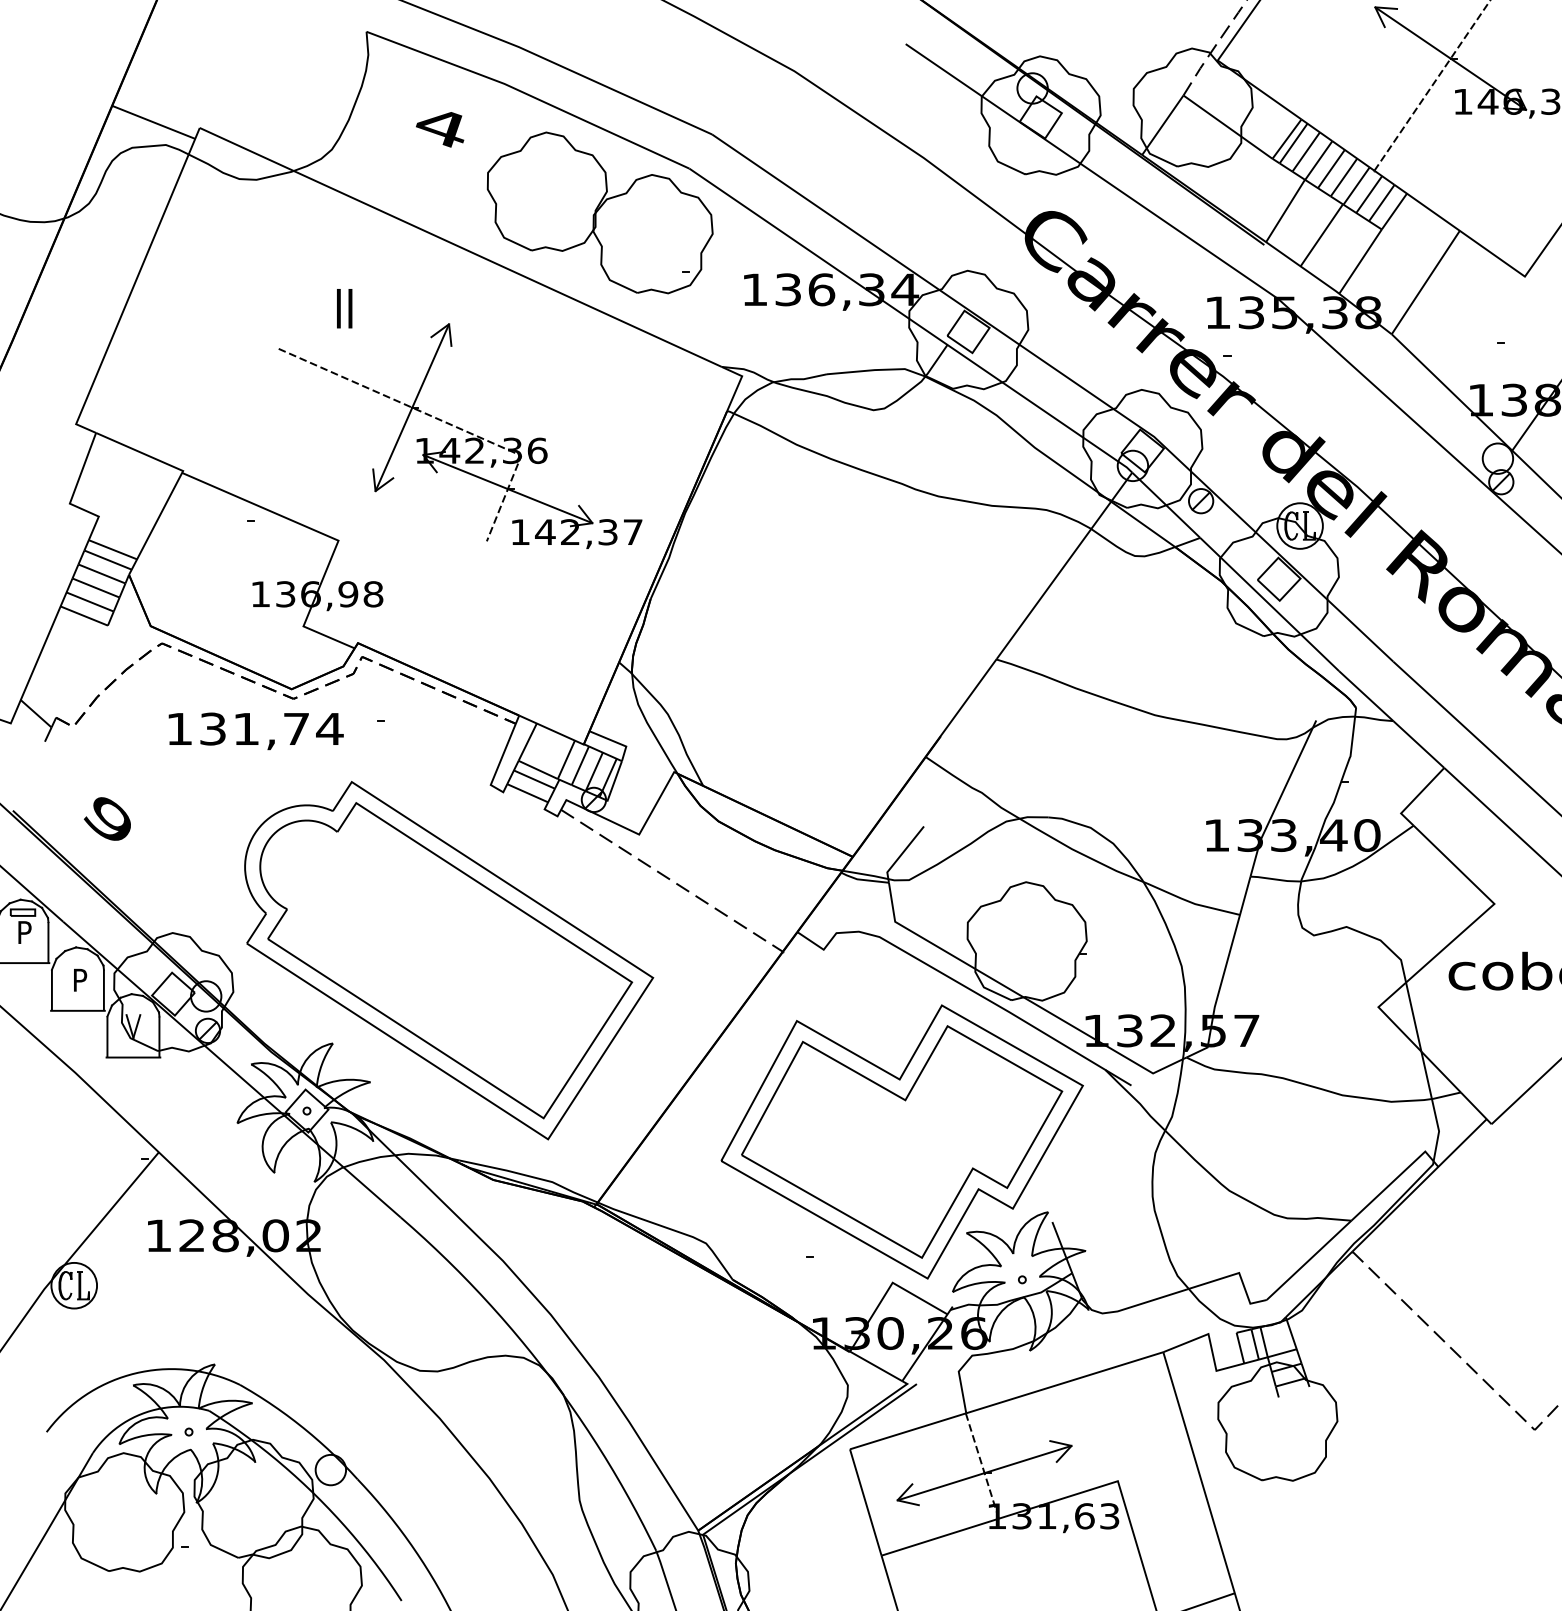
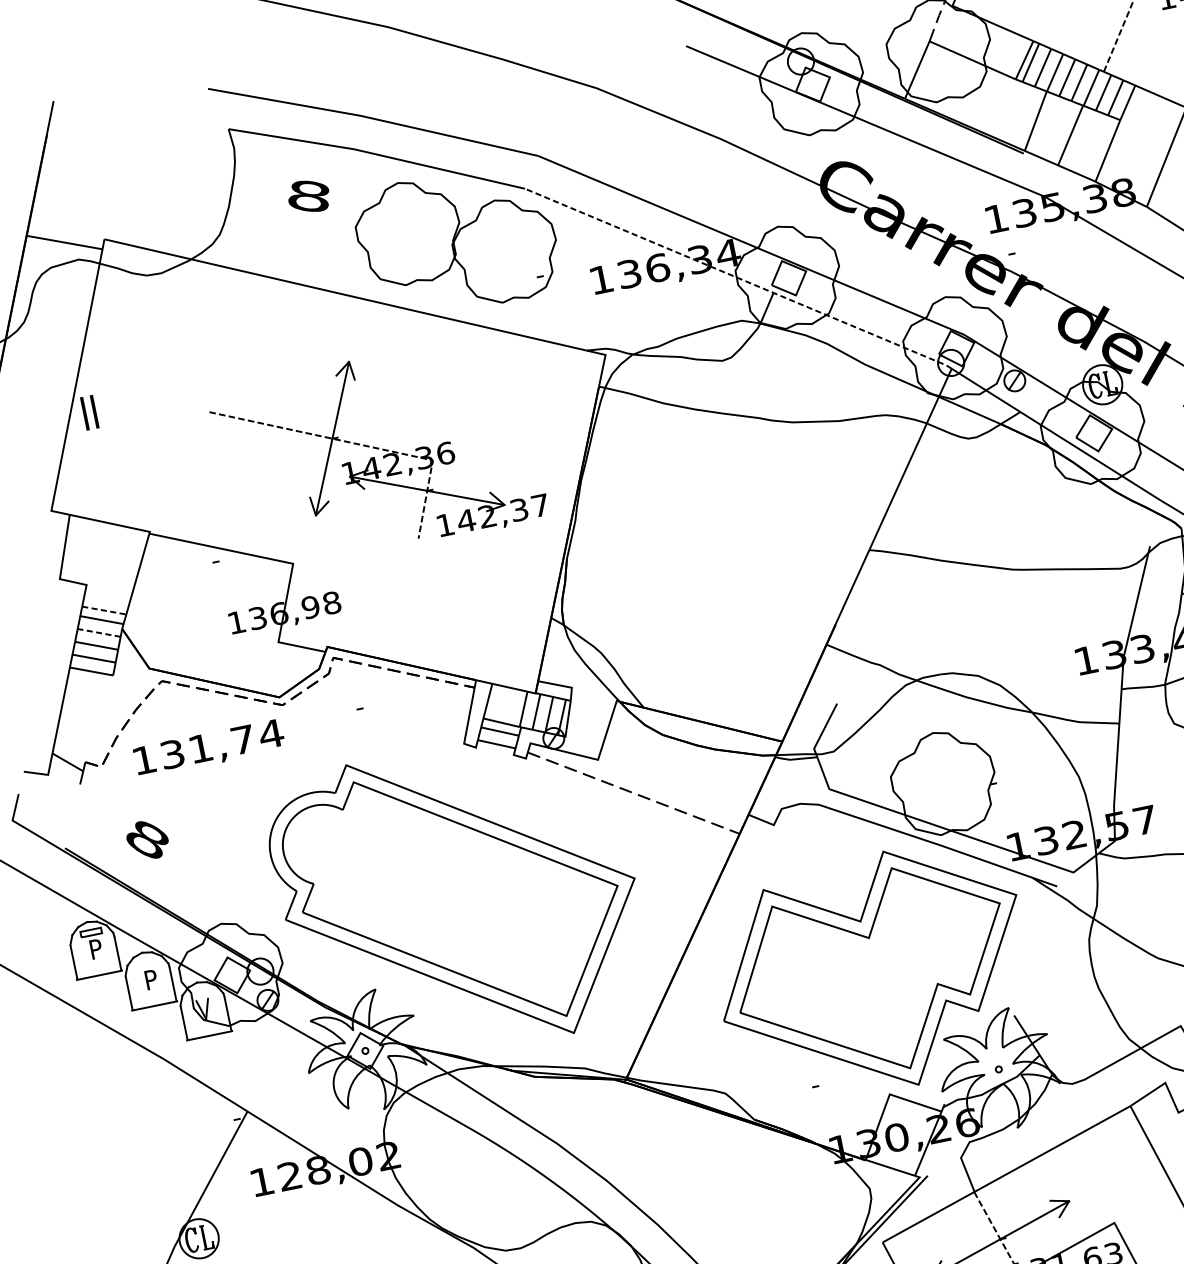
text: (440, 127) -> (307, 197), 4 -> 8
text: (344, 308) -> (89, 412), moved
line: (911, 320) -> (738, 278), solid -> dashed
line: (112, 549) -> (103, 610), solid -> dashed
line: (101, 573) -> (98, 632), solid -> dashed
text: (255, 731) -> (208, 749), moved
text: (107, 820) -> (146, 840), 9 -> 8

